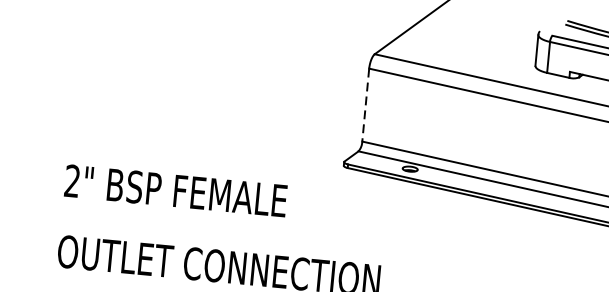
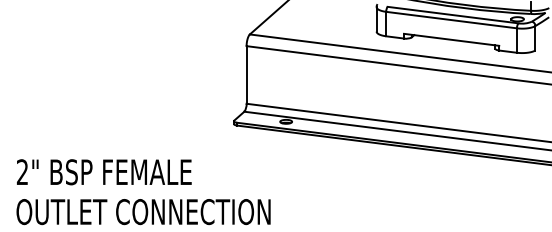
line: (365, 104) -> (246, 74), dashed -> solid
text: (176, 191) -> (104, 172), moved

